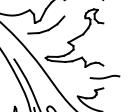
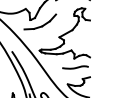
line: (105, 77) -> (75, 67), moved

